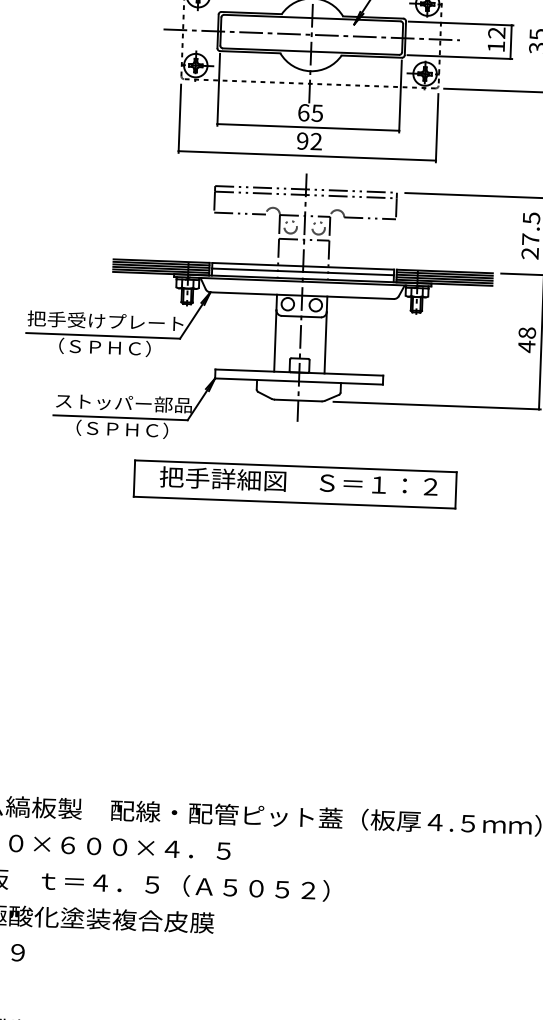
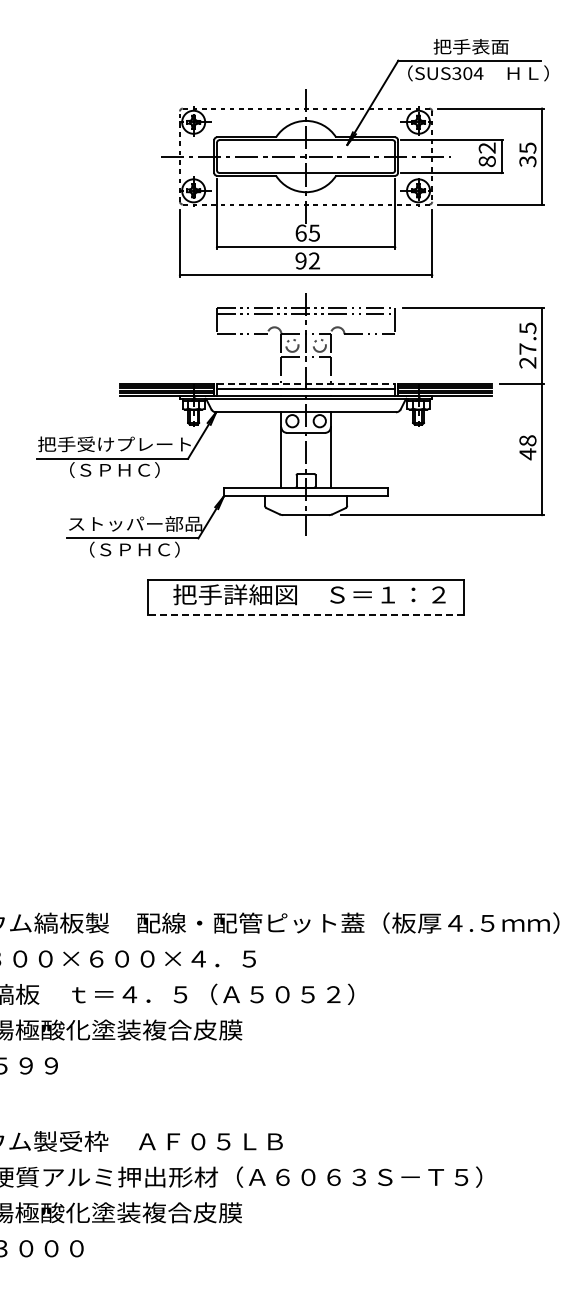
text: (495, 46) -> (486, 161), 12 -> 82
line: (303, 266) -> (306, 383), solid -> dashed
line: (294, 502) -> (306, 615), solid -> dashed

